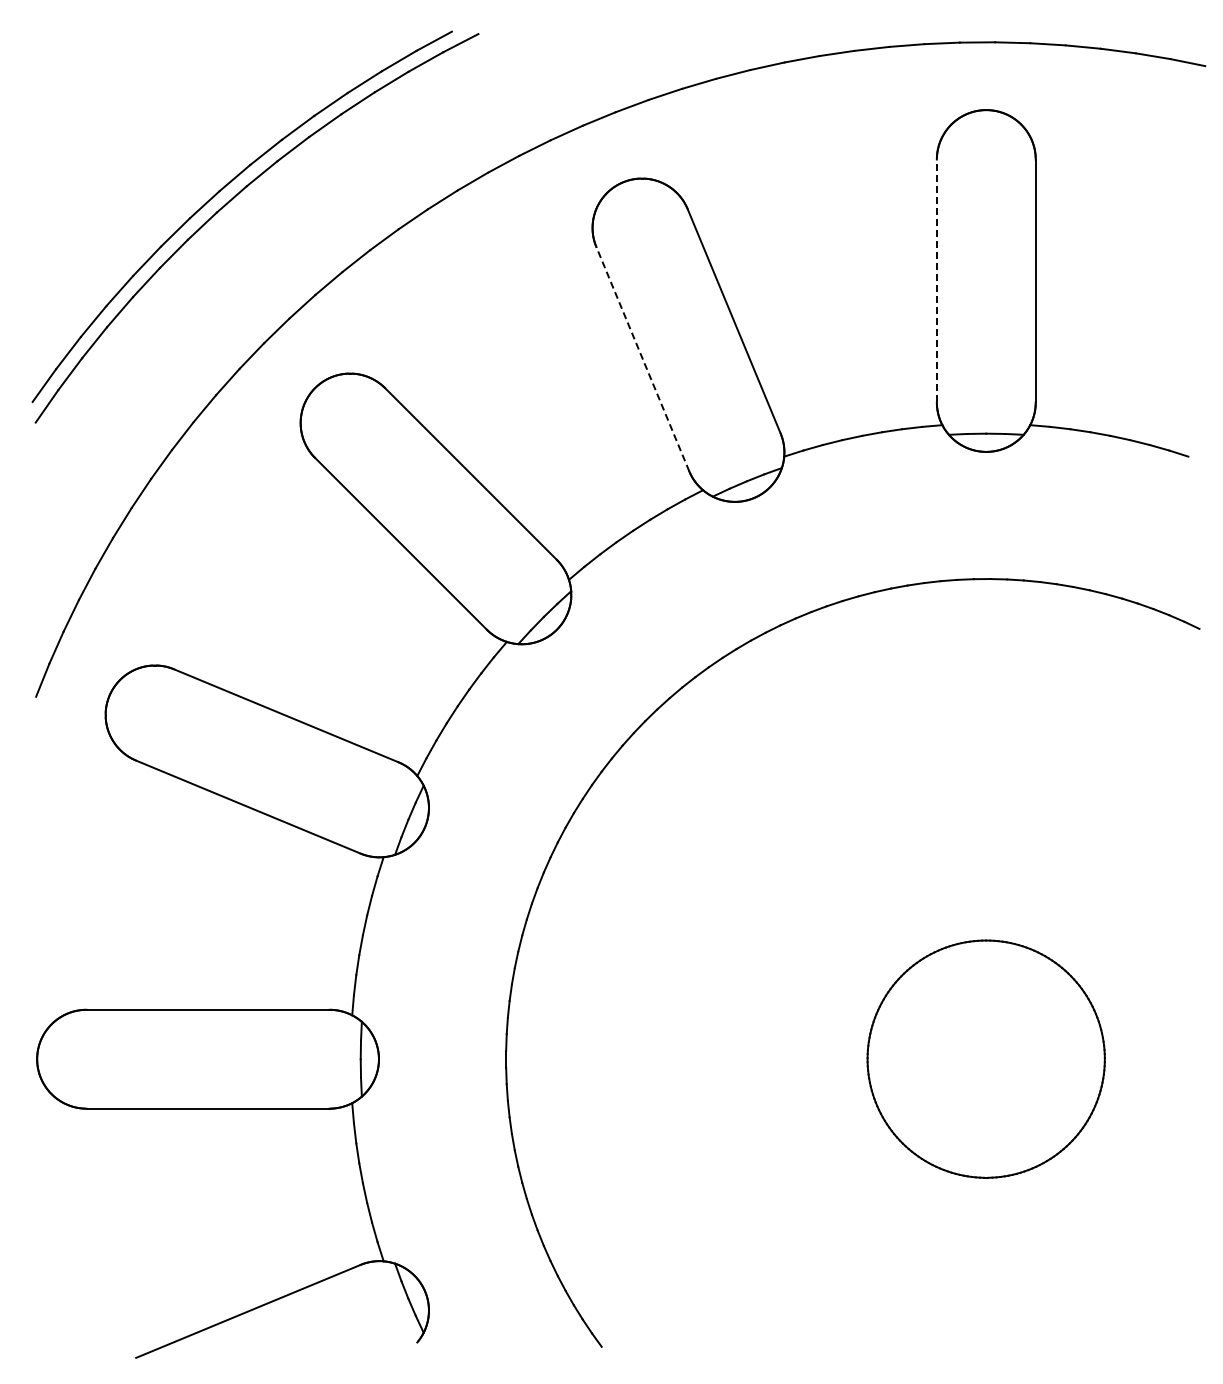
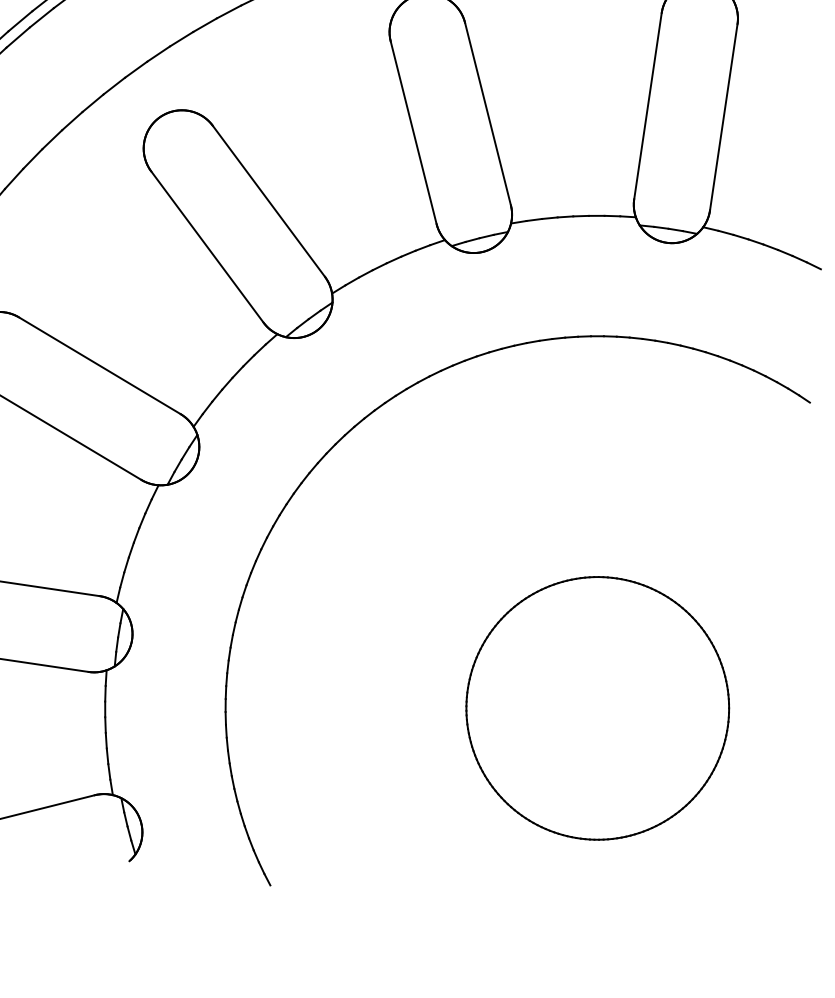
line: (936, 280) -> (647, 105), dashed -> solid
line: (642, 358) -> (413, 132), dashed -> solid
part: (985, 1058) -> (597, 707), size x1.43

